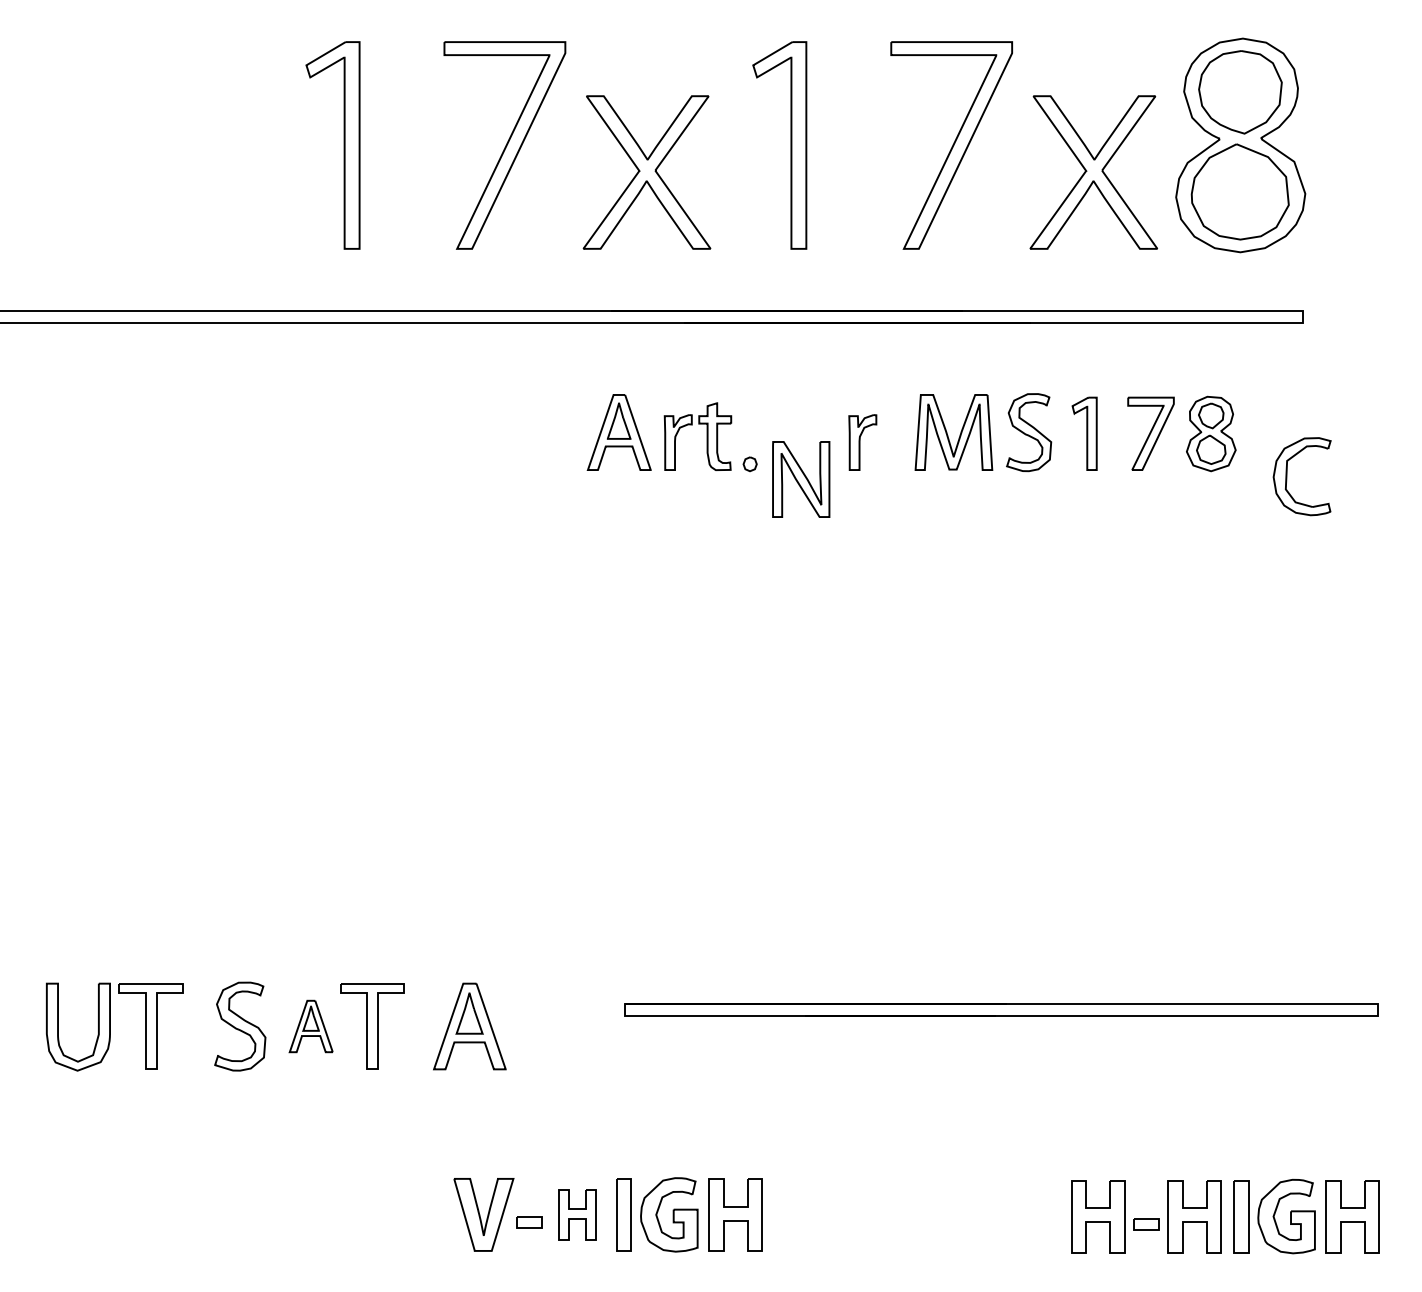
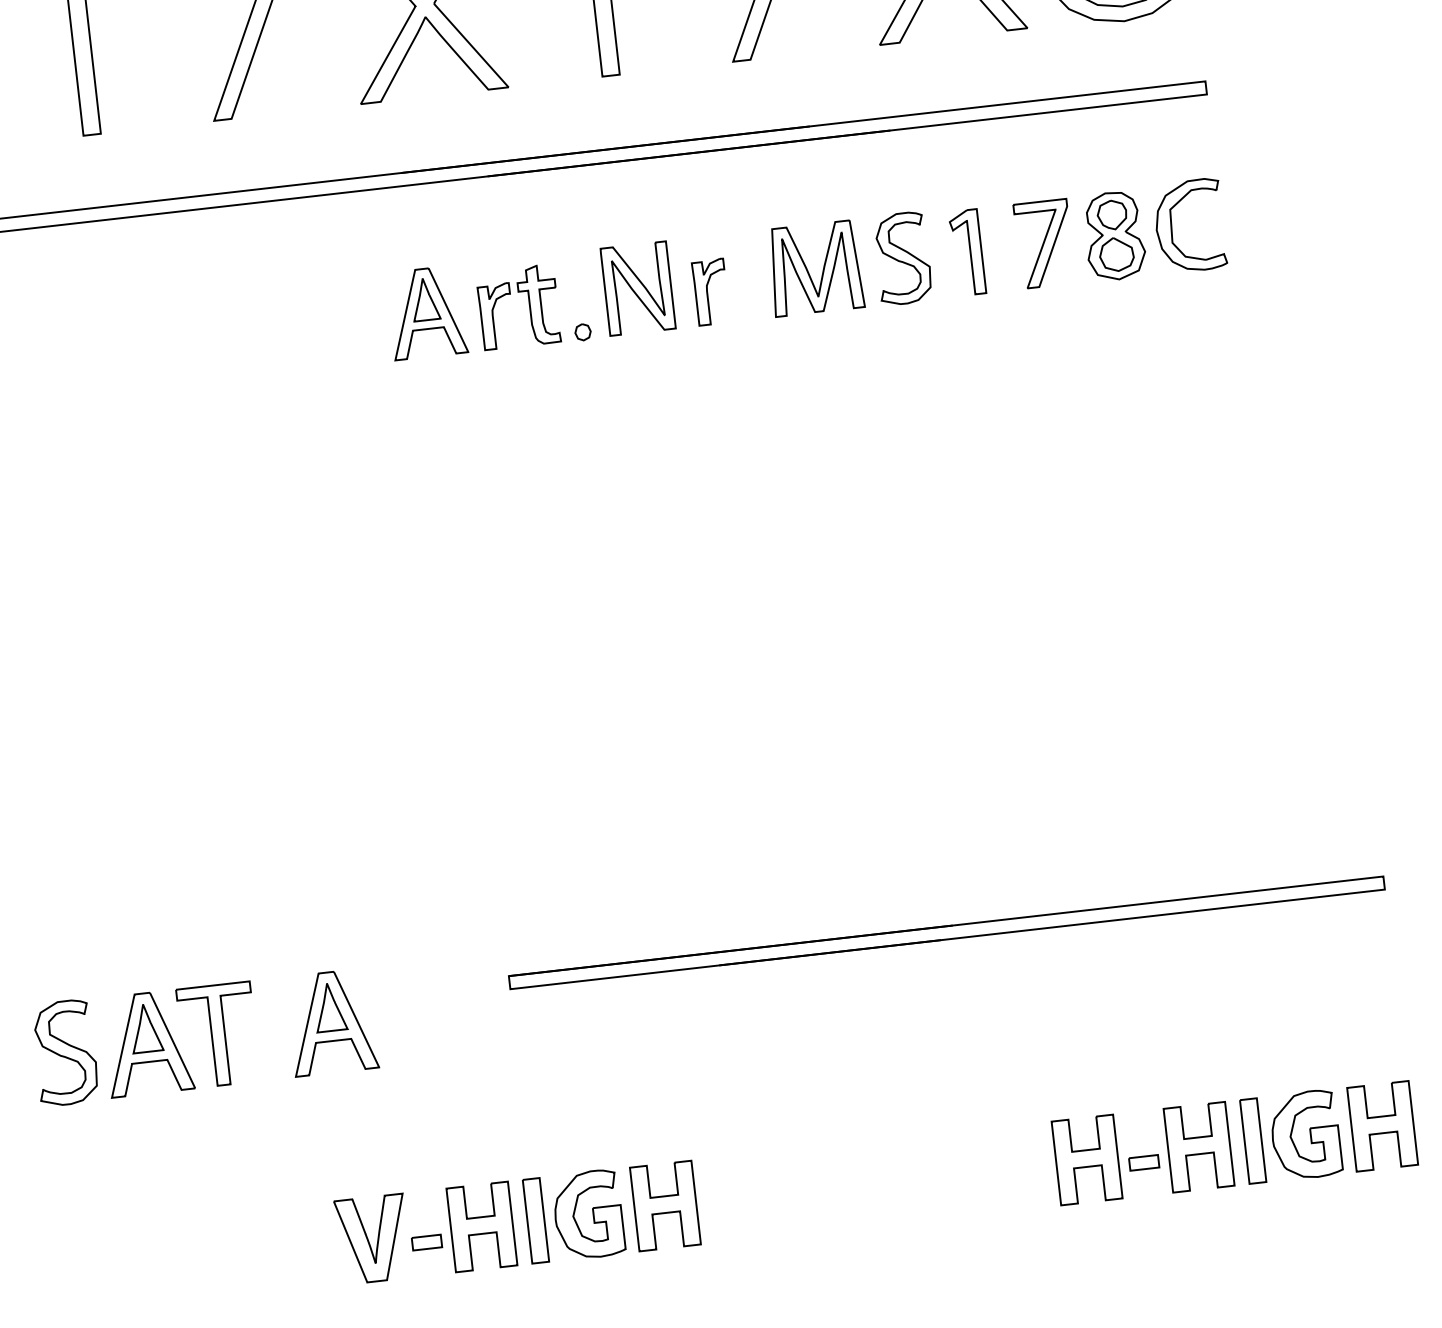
part: (1287, 476) -> (1172, 227), moved
part: (801, 479) -> (638, 288), moved
part: (310, 1026) -> (146, 1043), size x1.67
part: (577, 1214) -> (481, 1226), size x1.43

